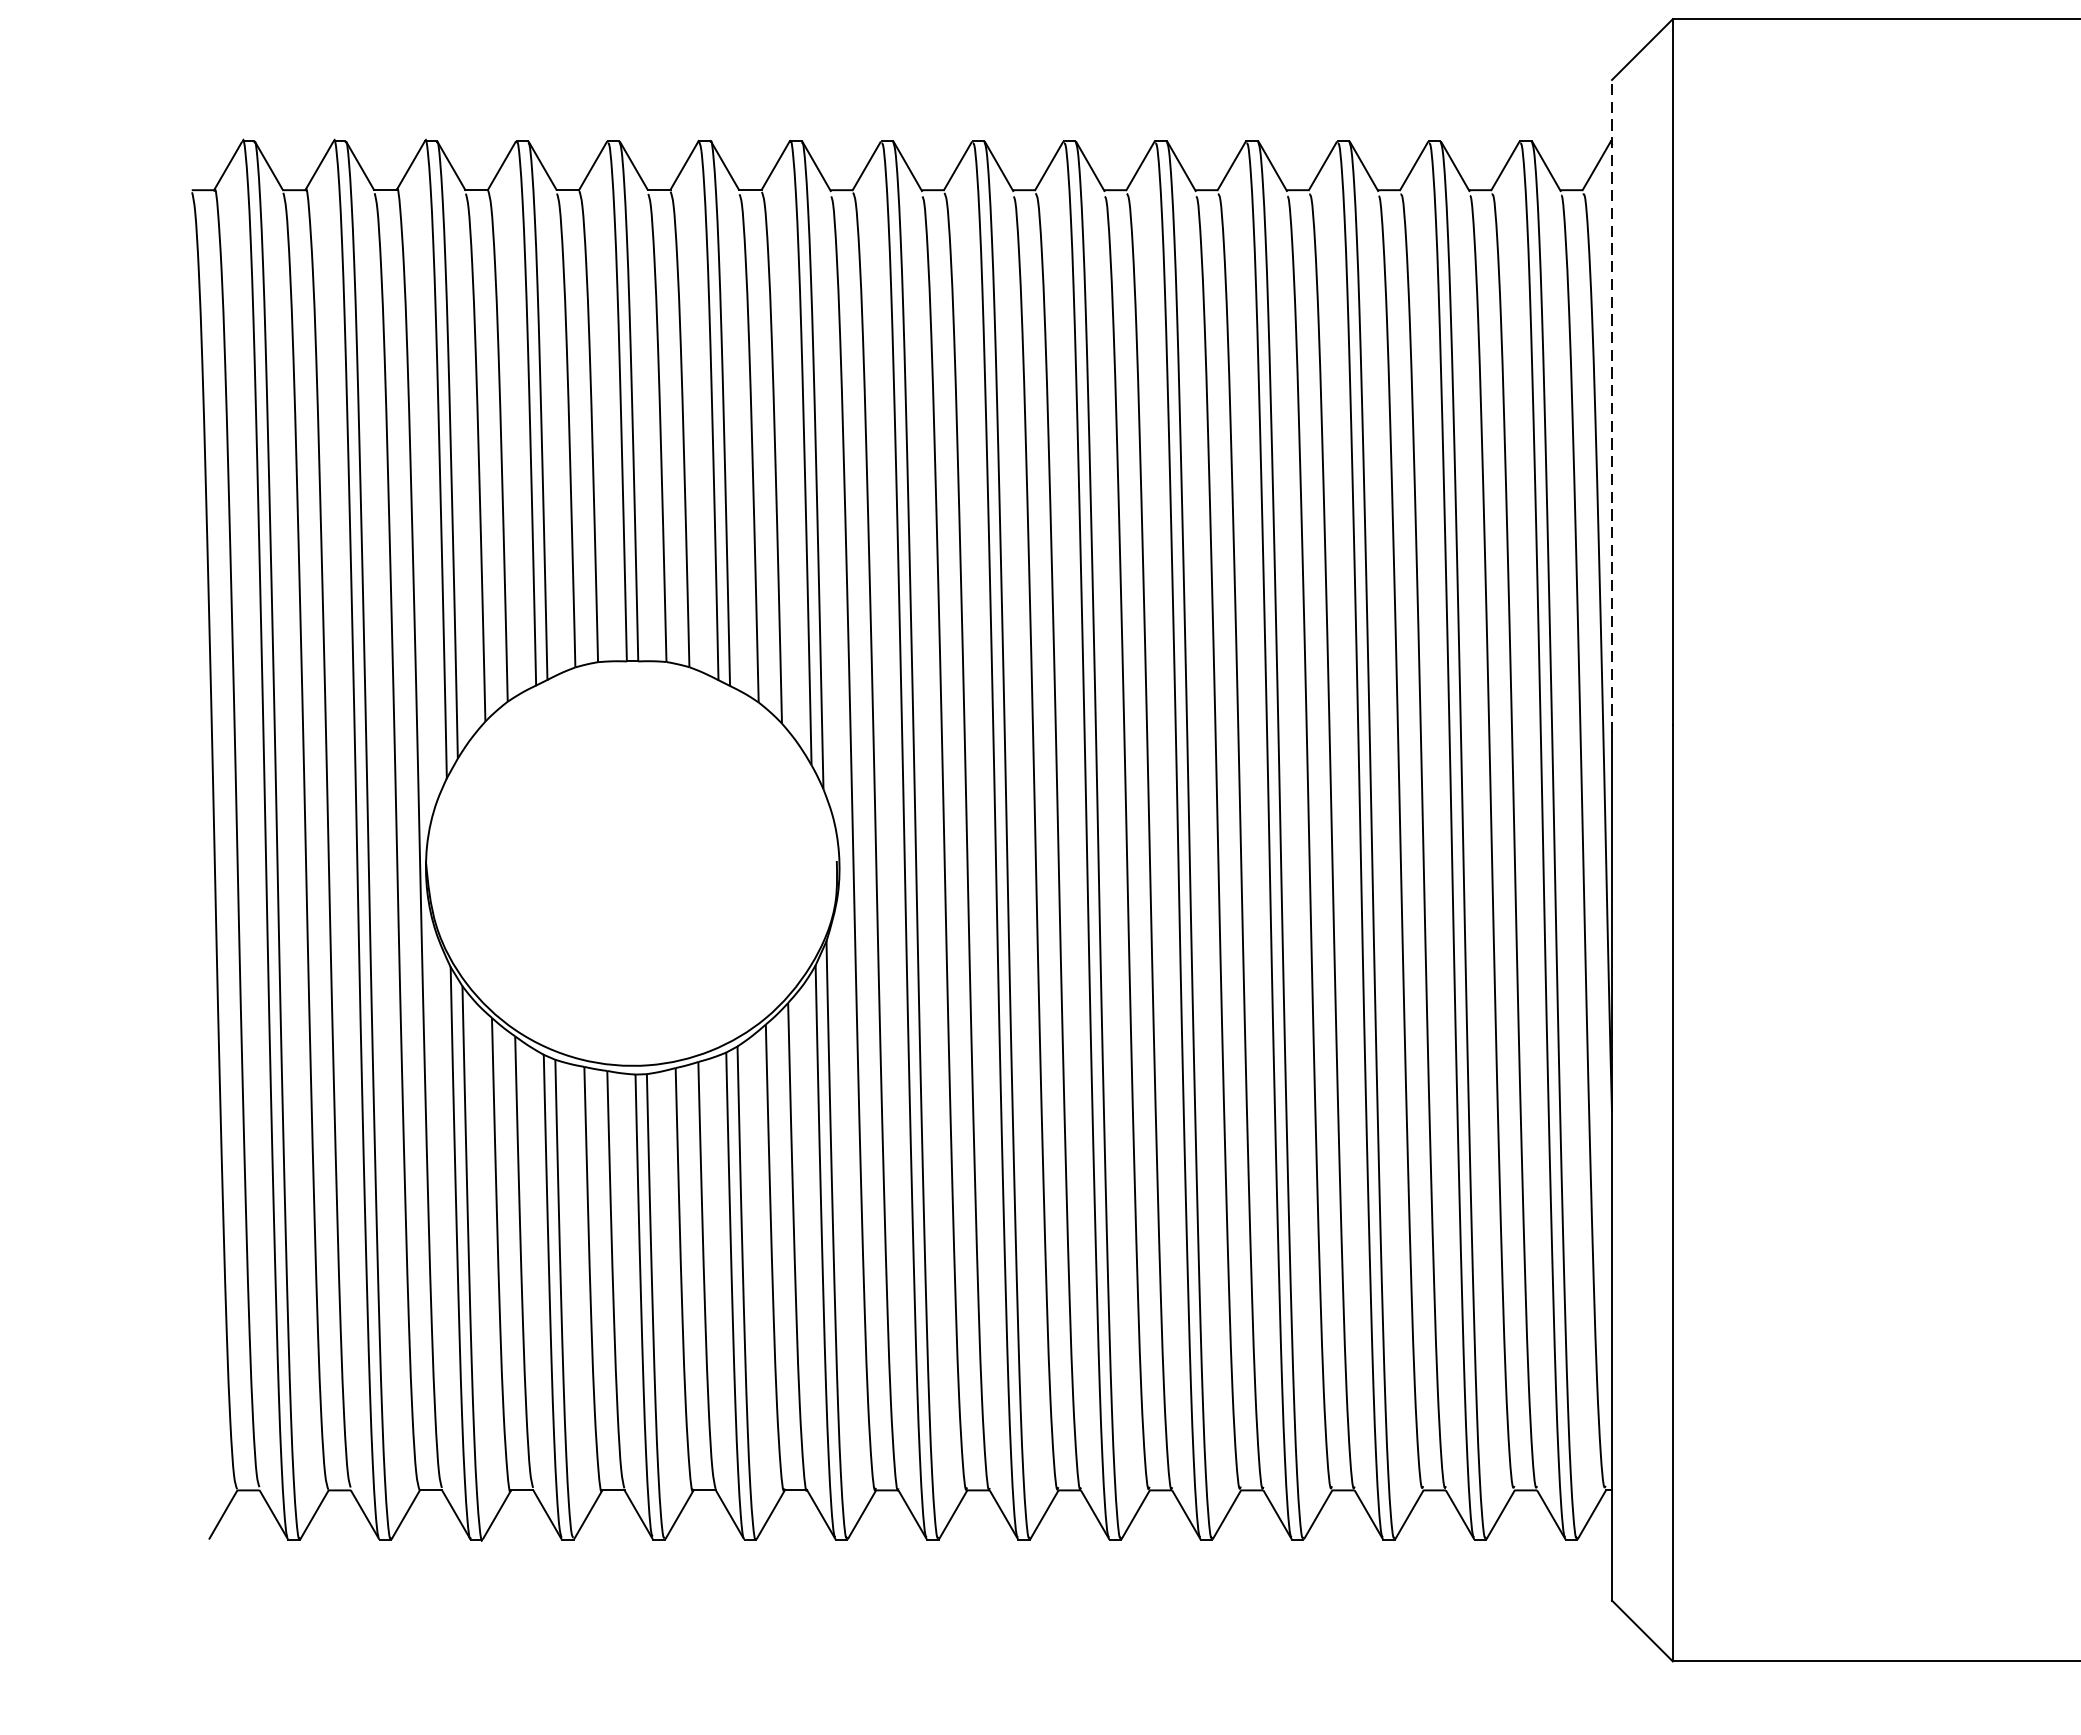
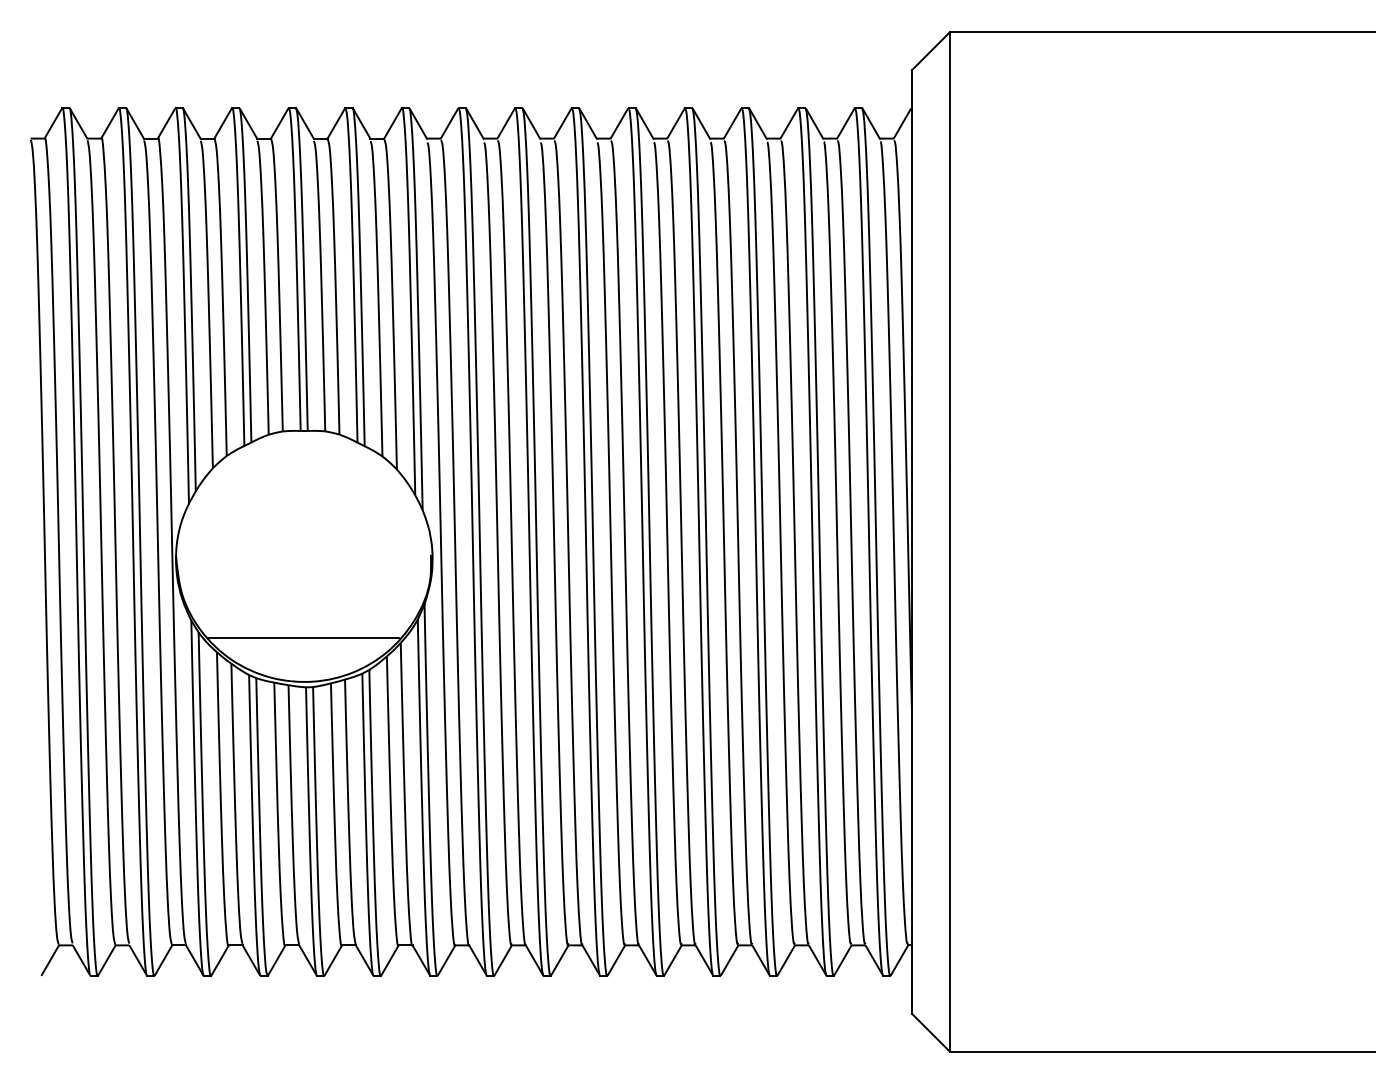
line: (1611, 405) -> (911, 272), dashed -> solid
line: (631, 994) -> (303, 637), added

